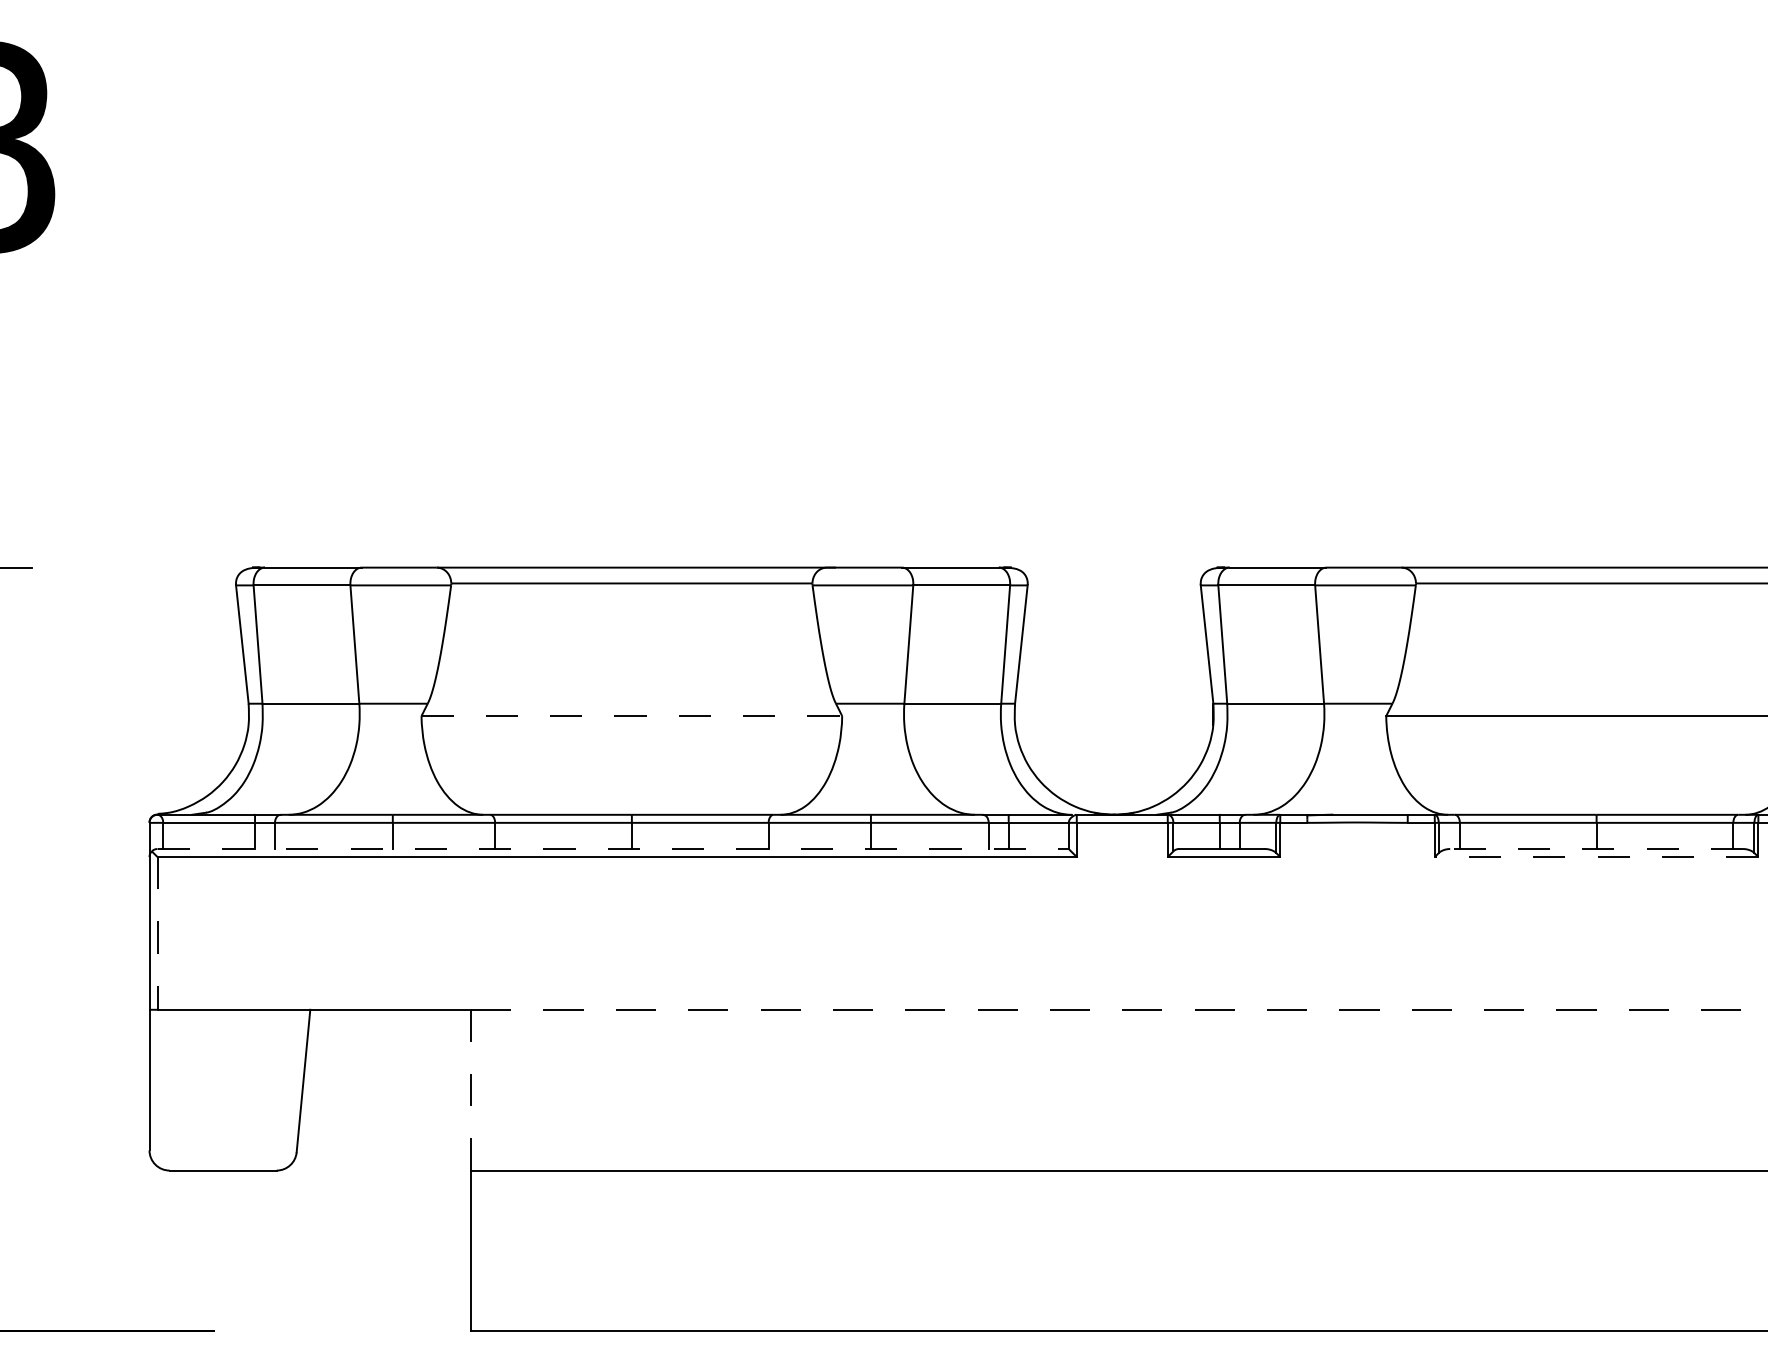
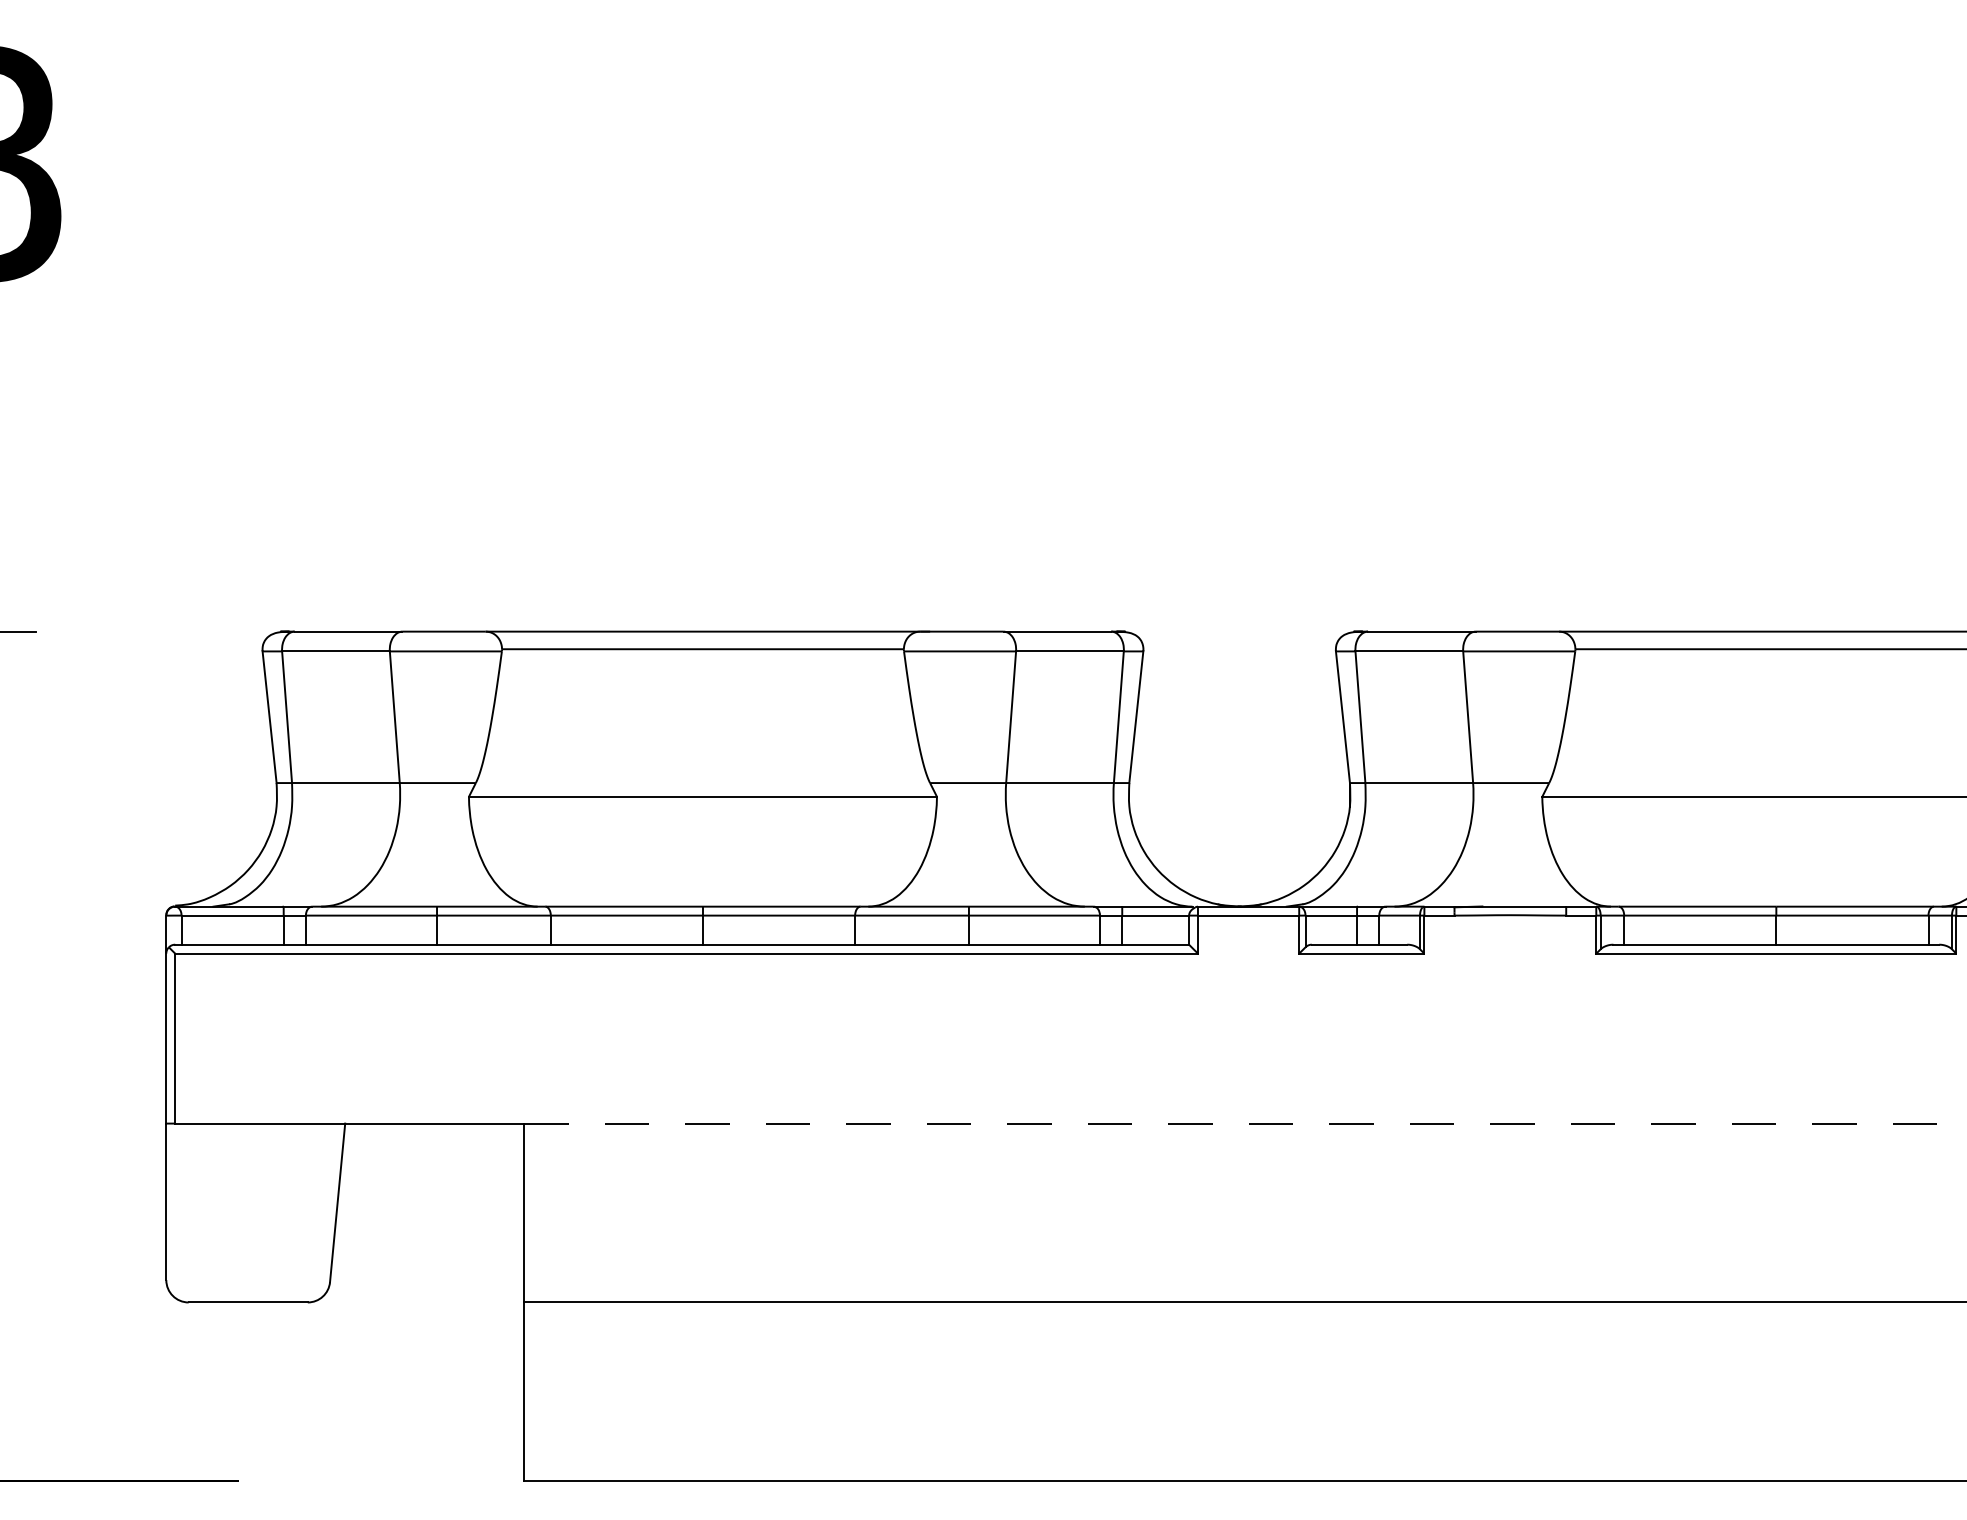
line: (632, 716) -> (703, 797), dashed -> solid
line: (613, 849) -> (682, 945), dashed -> solid
line: (1596, 849) -> (1776, 945), dashed -> solid
line: (1596, 857) -> (1776, 954), dashed -> solid
line: (157, 933) -> (175, 1038), dashed -> solid
line: (471, 1090) -> (524, 1213), dashed -> solid

